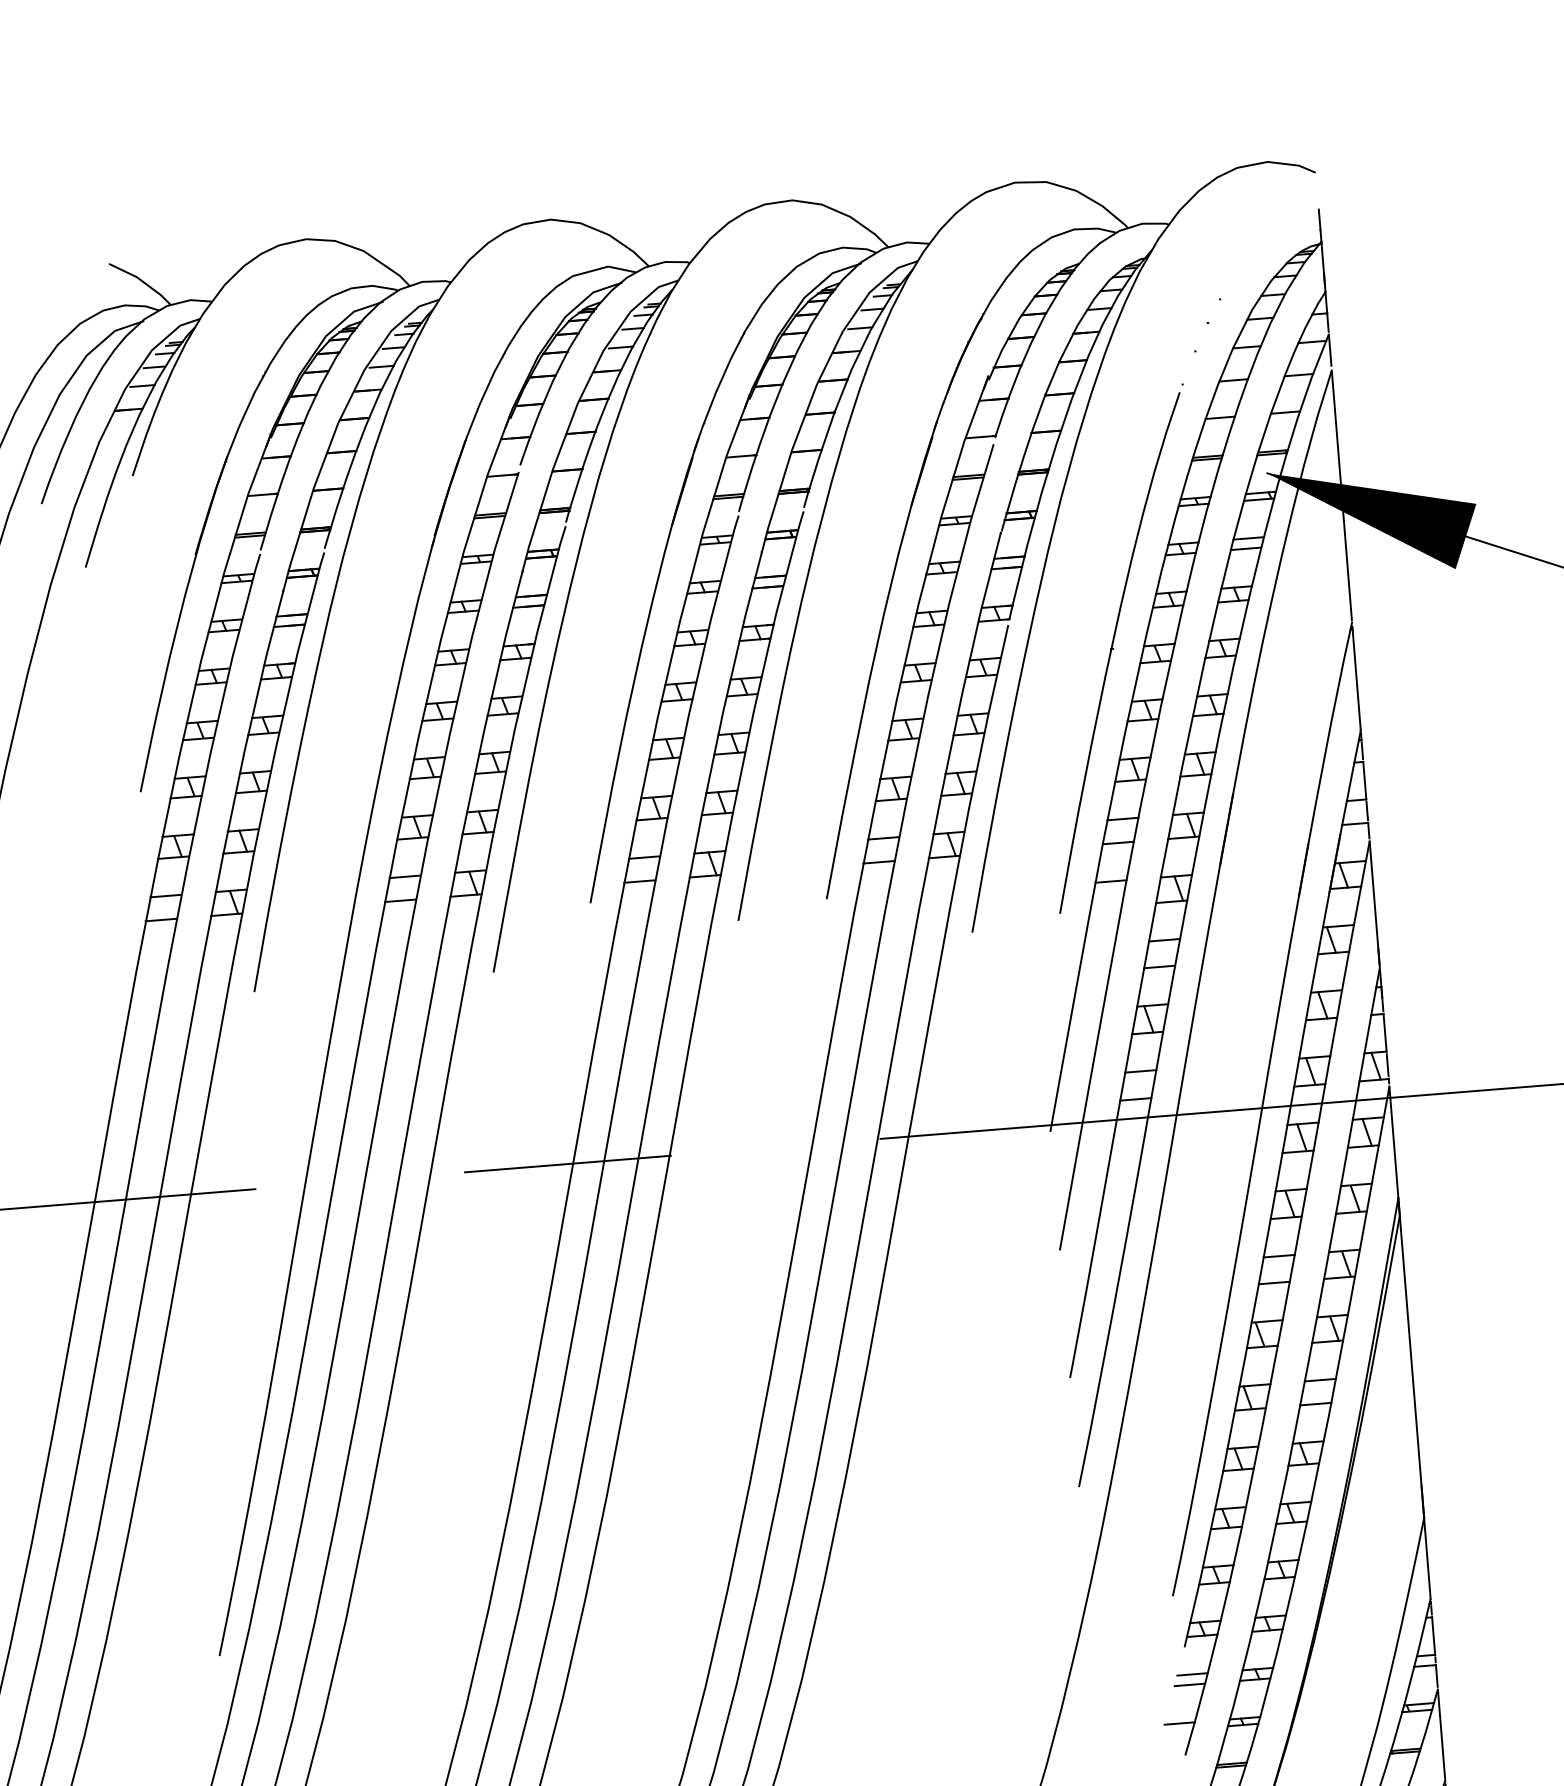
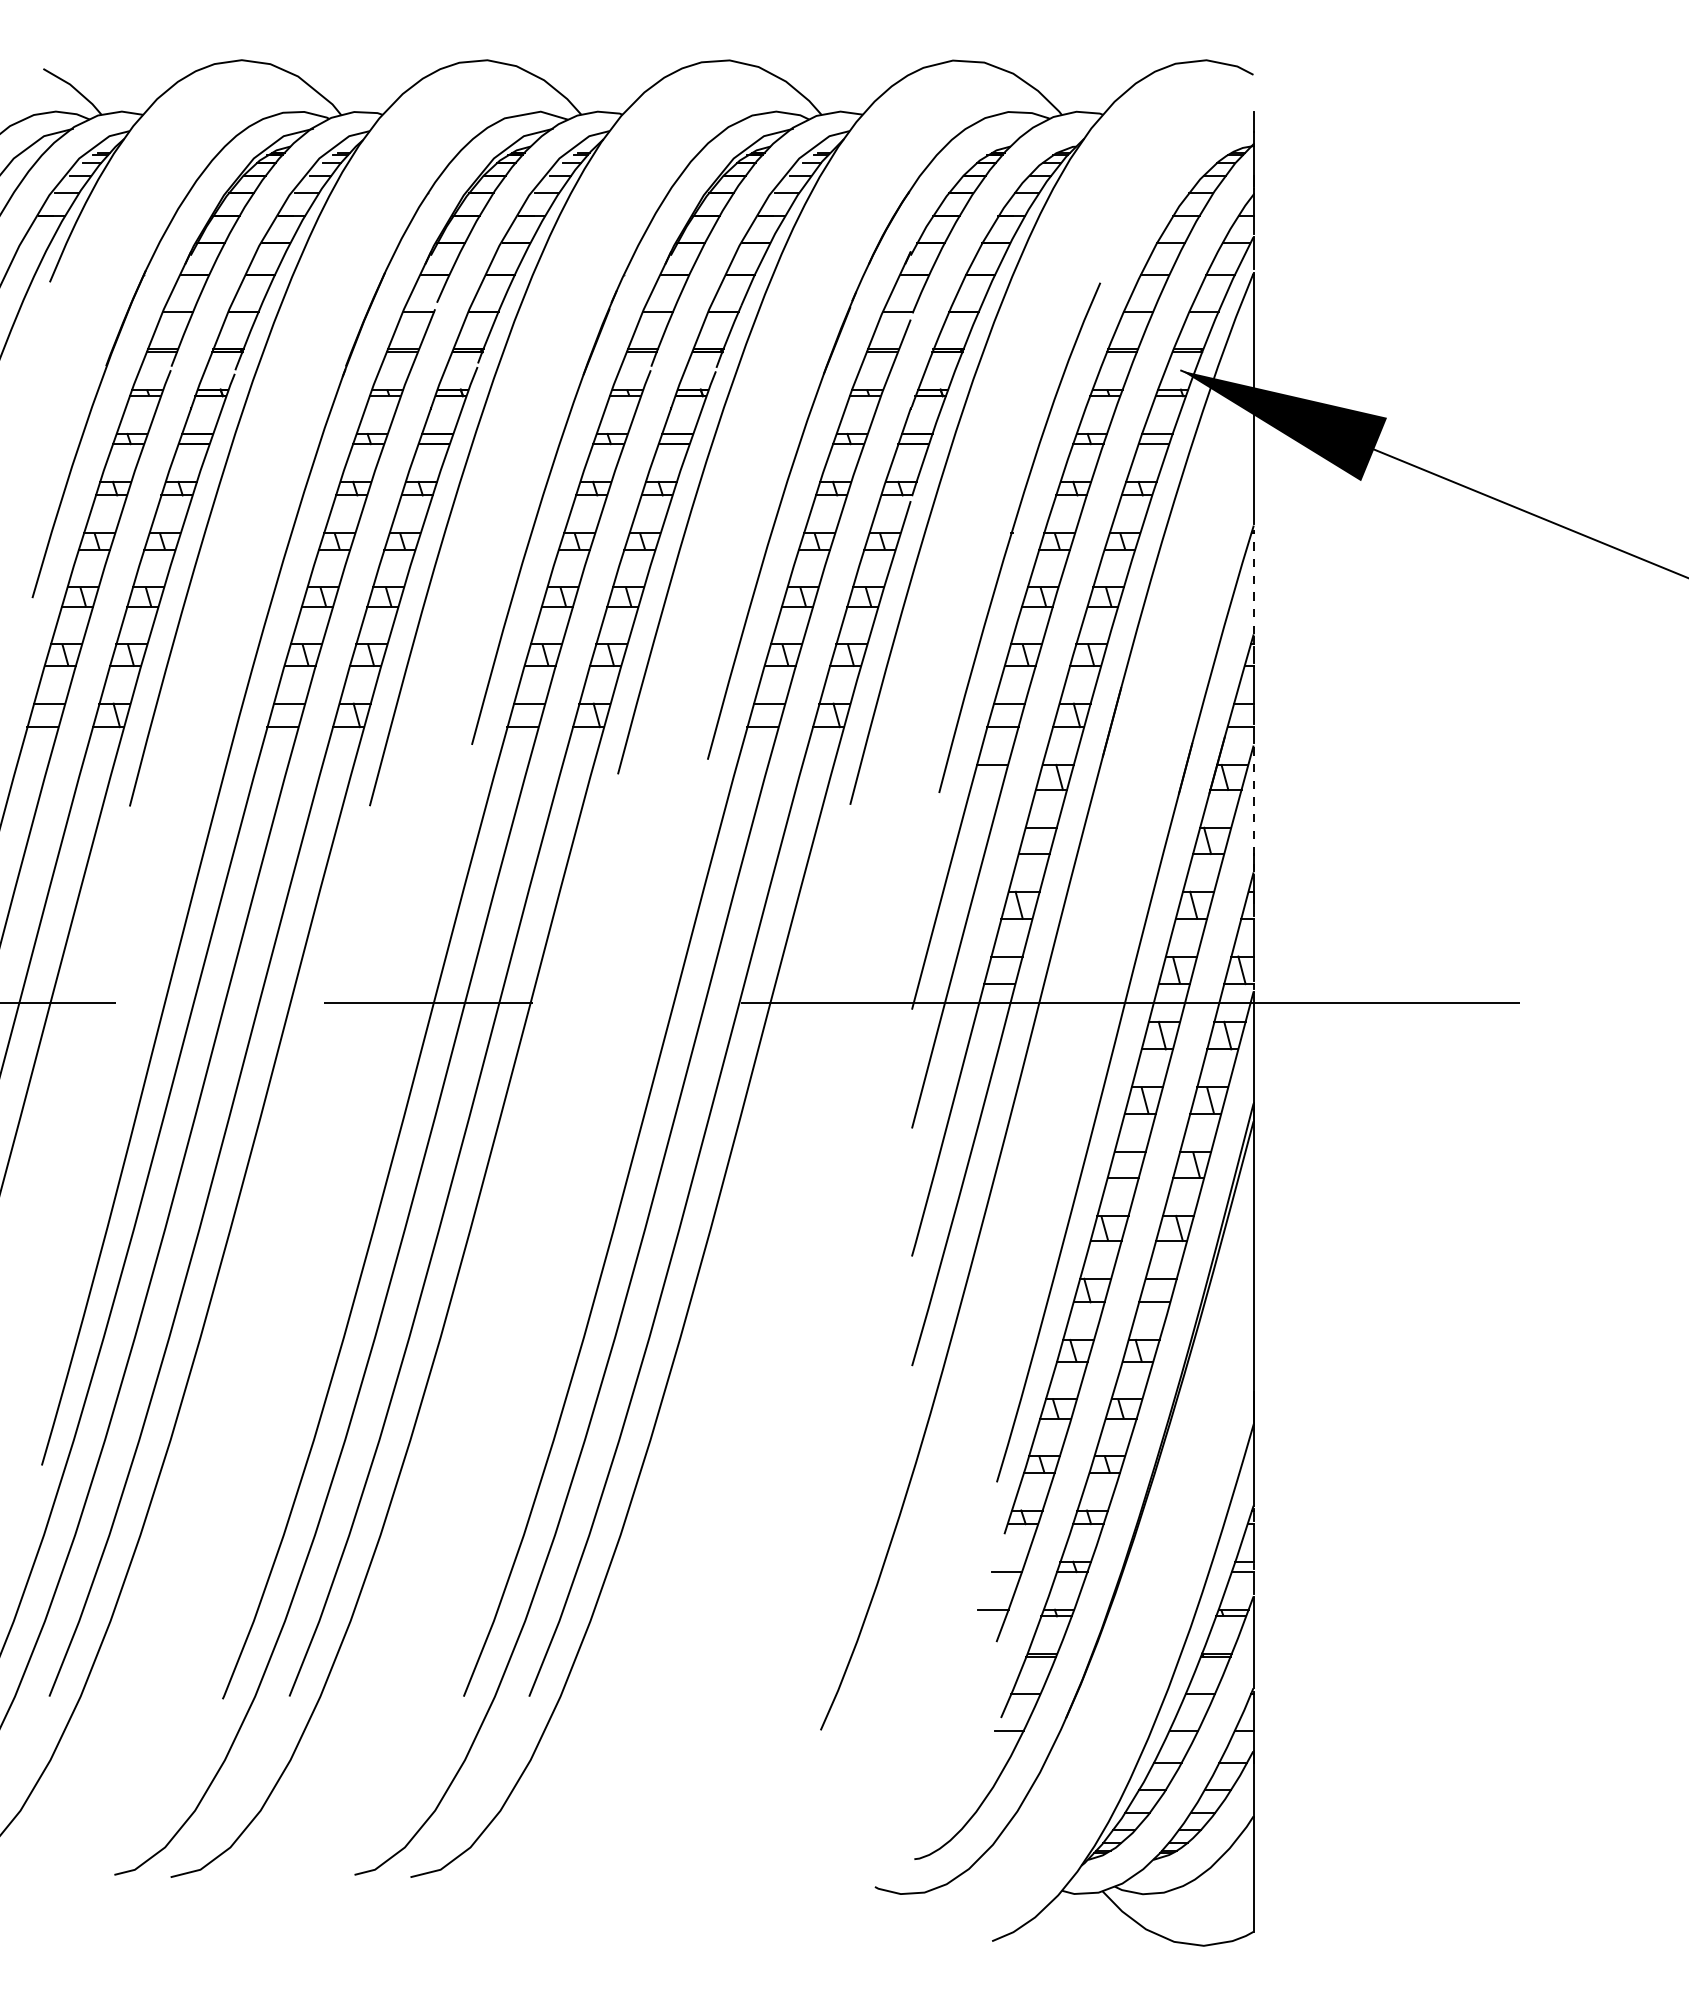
line: (1356, 678) -> (1253, 582), solid -> dashed
line: (1374, 904) -> (1253, 808), solid -> dashed
line: (1192, 1674) -> (1010, 1561), removed

